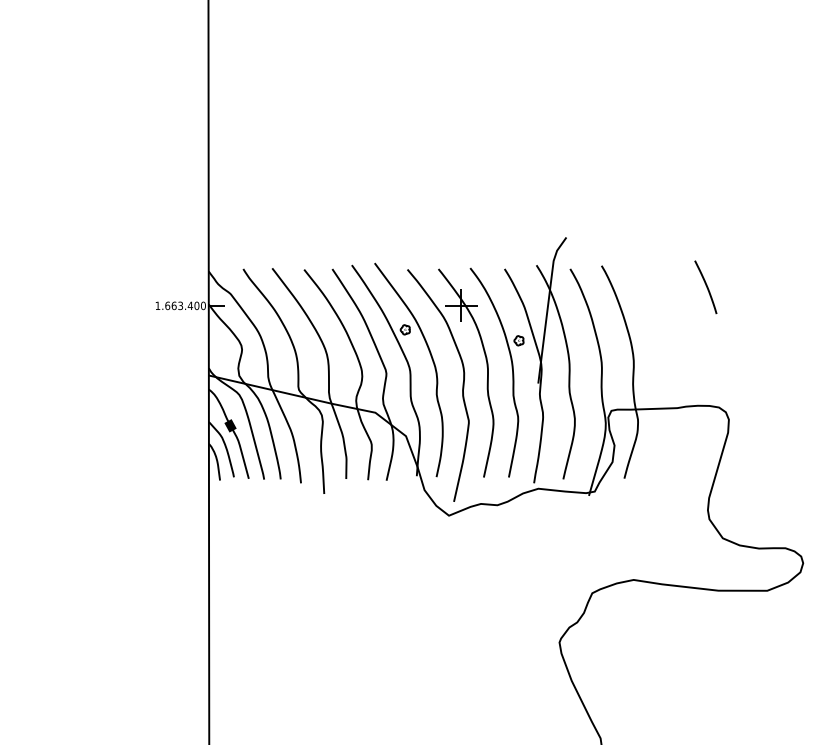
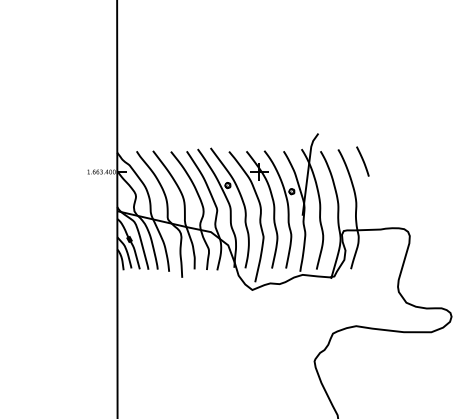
line: (705, 287) -> (362, 161), moved

